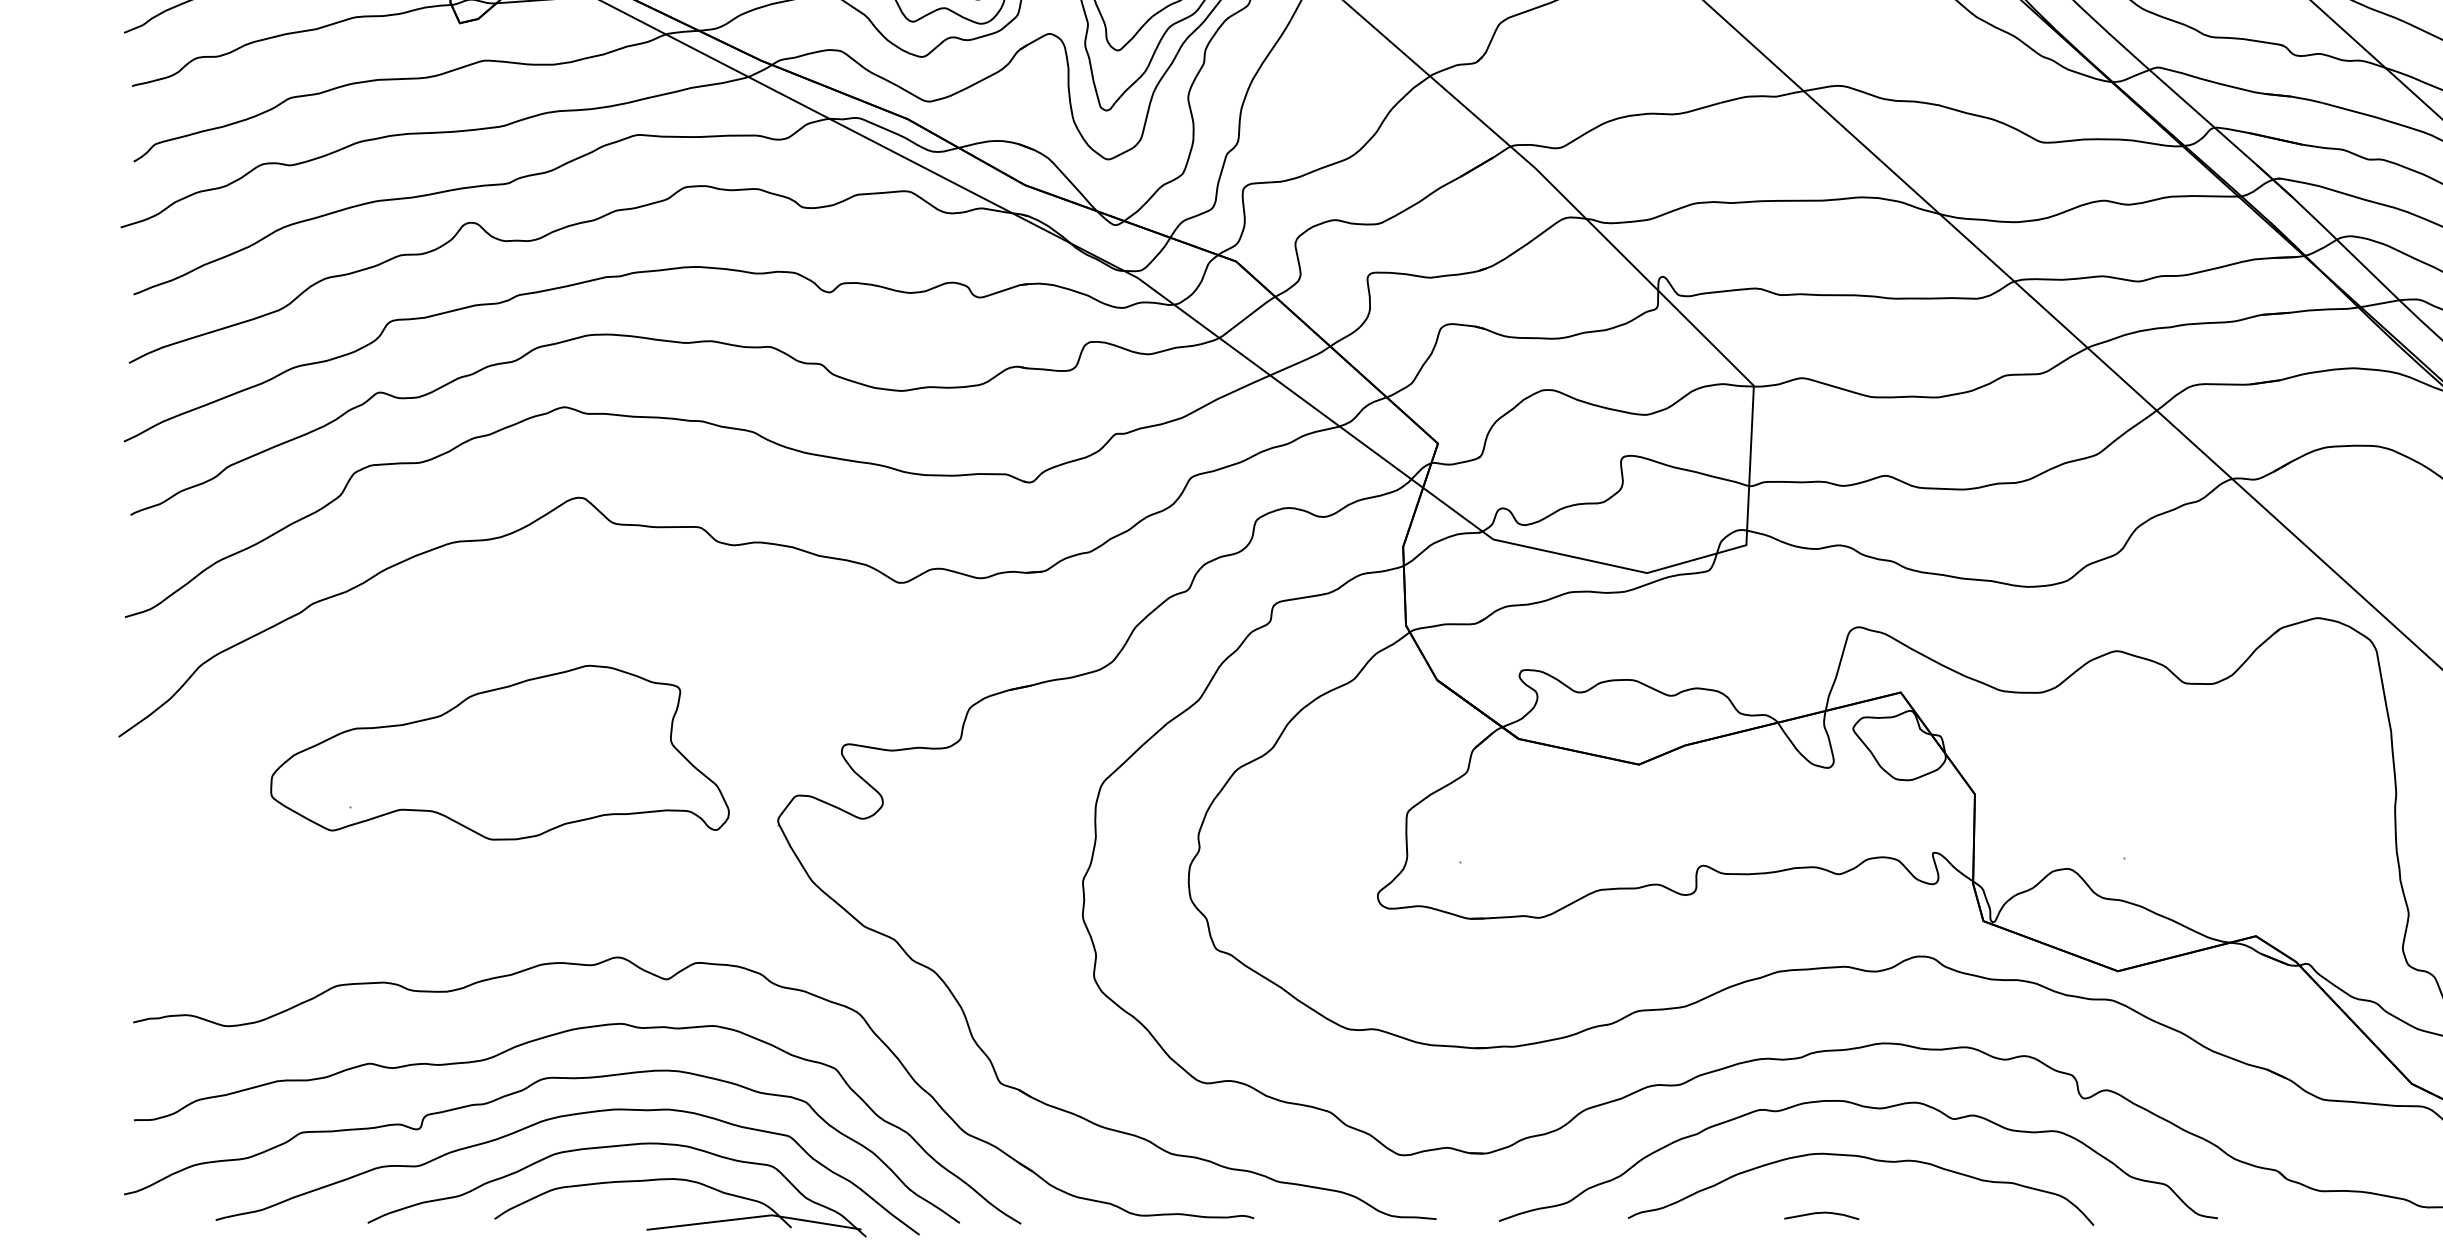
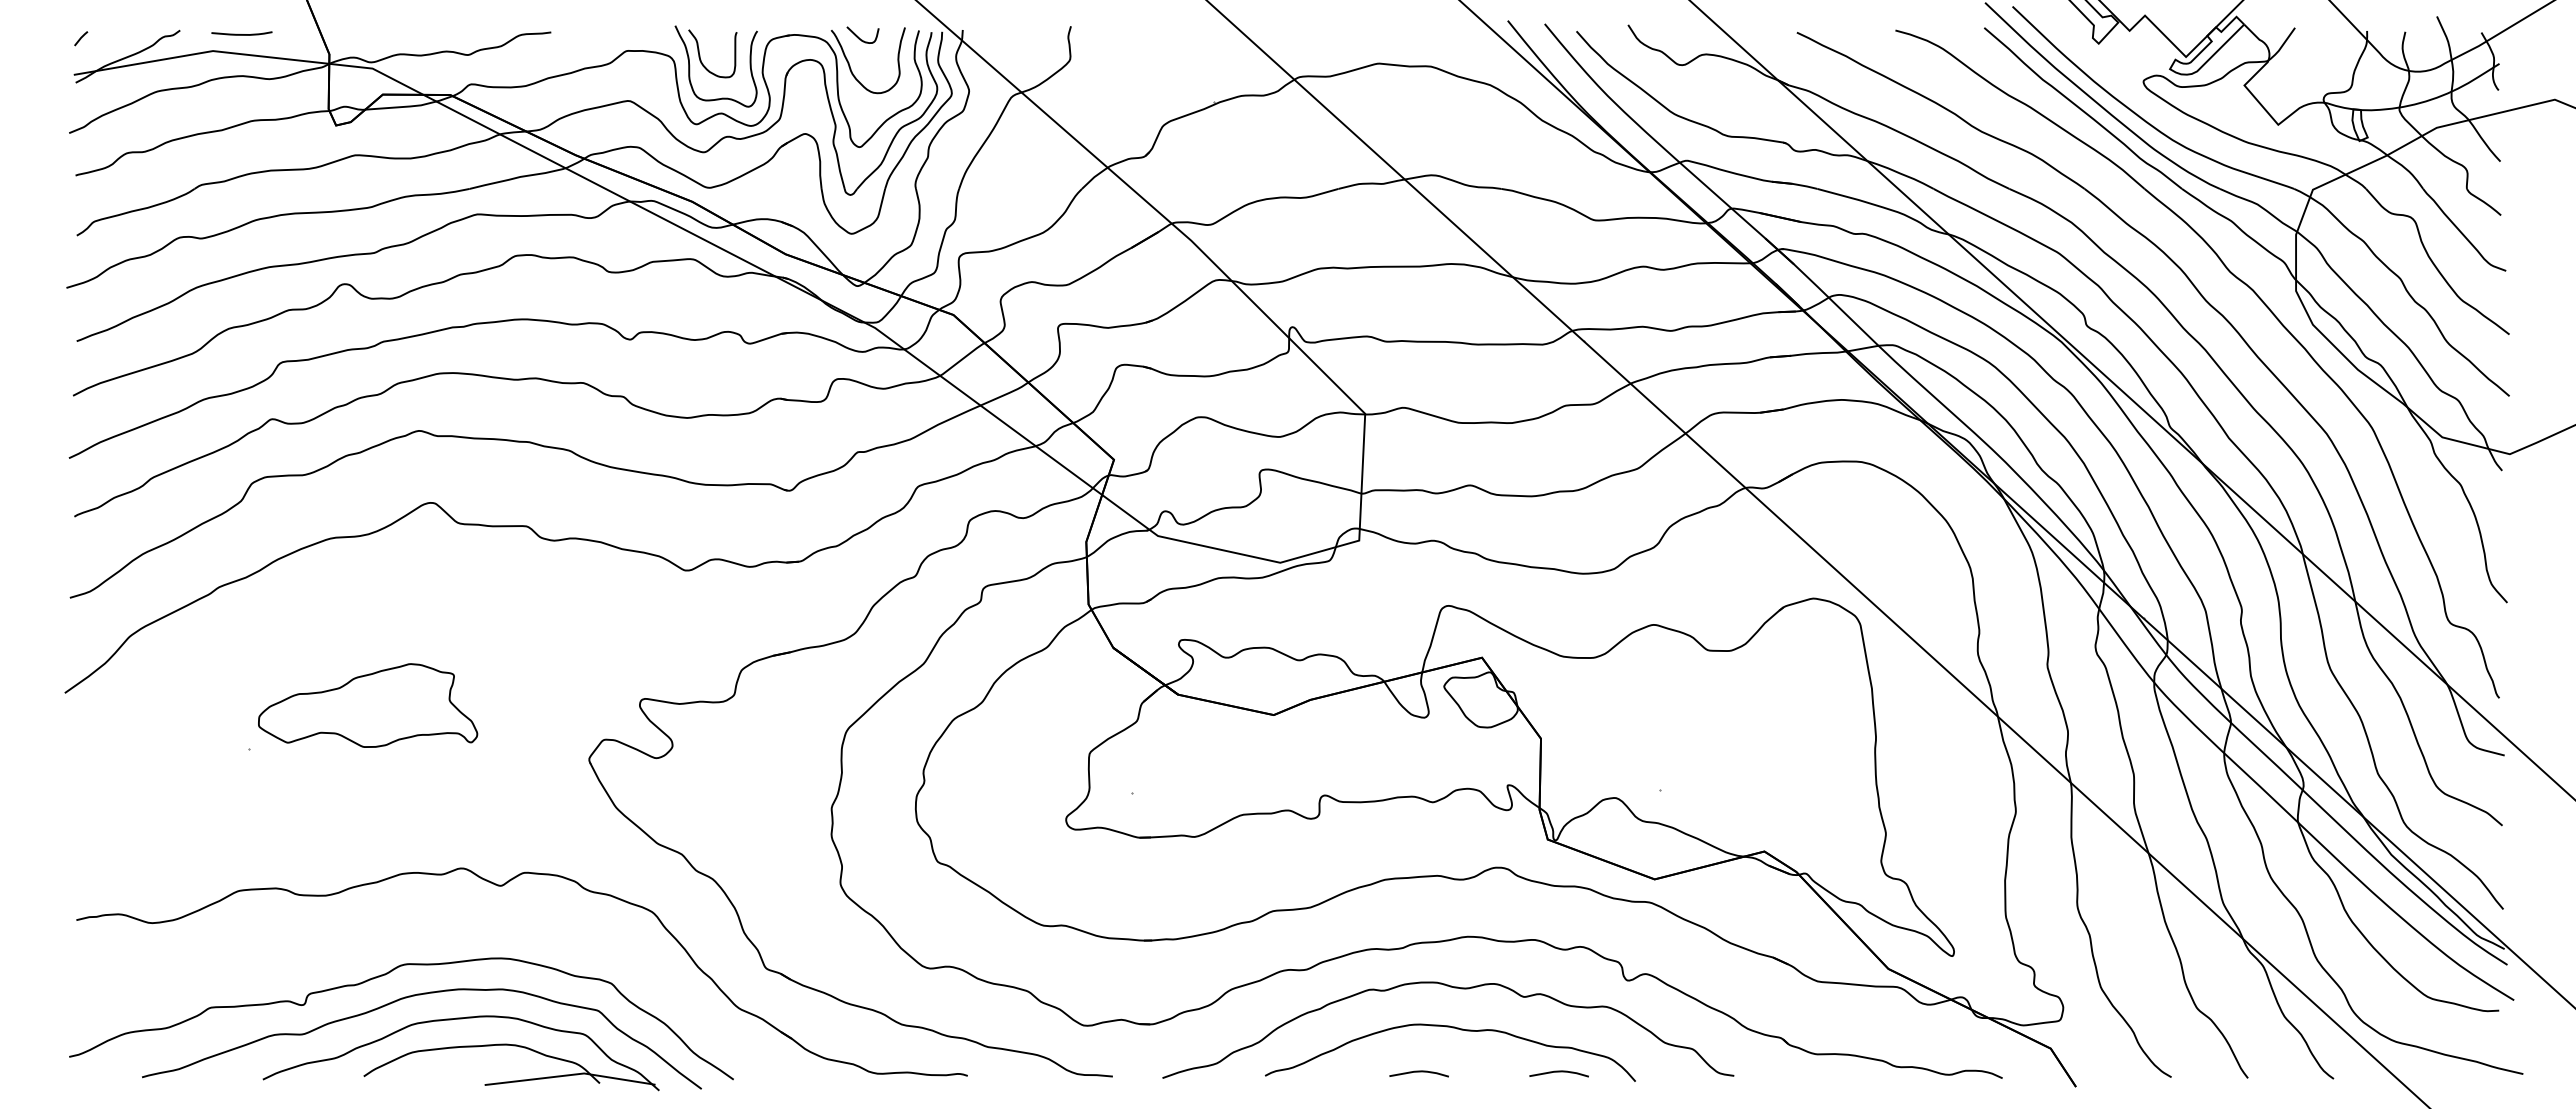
part: (499, 752) -> (367, 705), size x0.6
curve: (557, 1035) -> (413, 930), removed
curve: (1996, 1214) -> (1558, 1072), added

